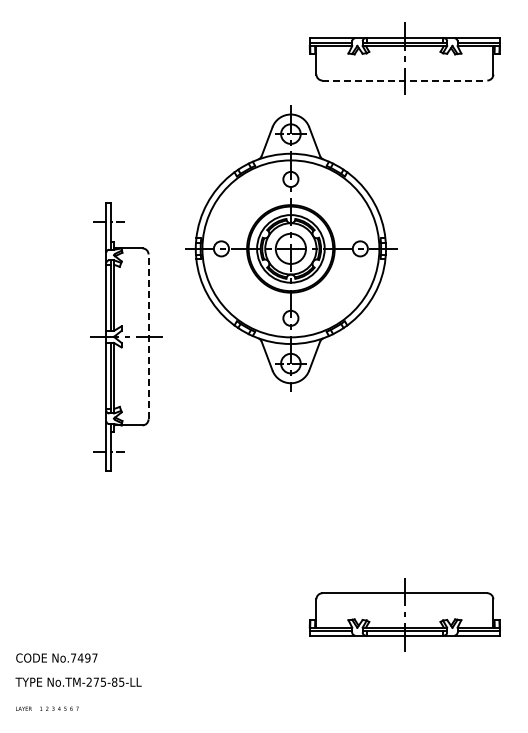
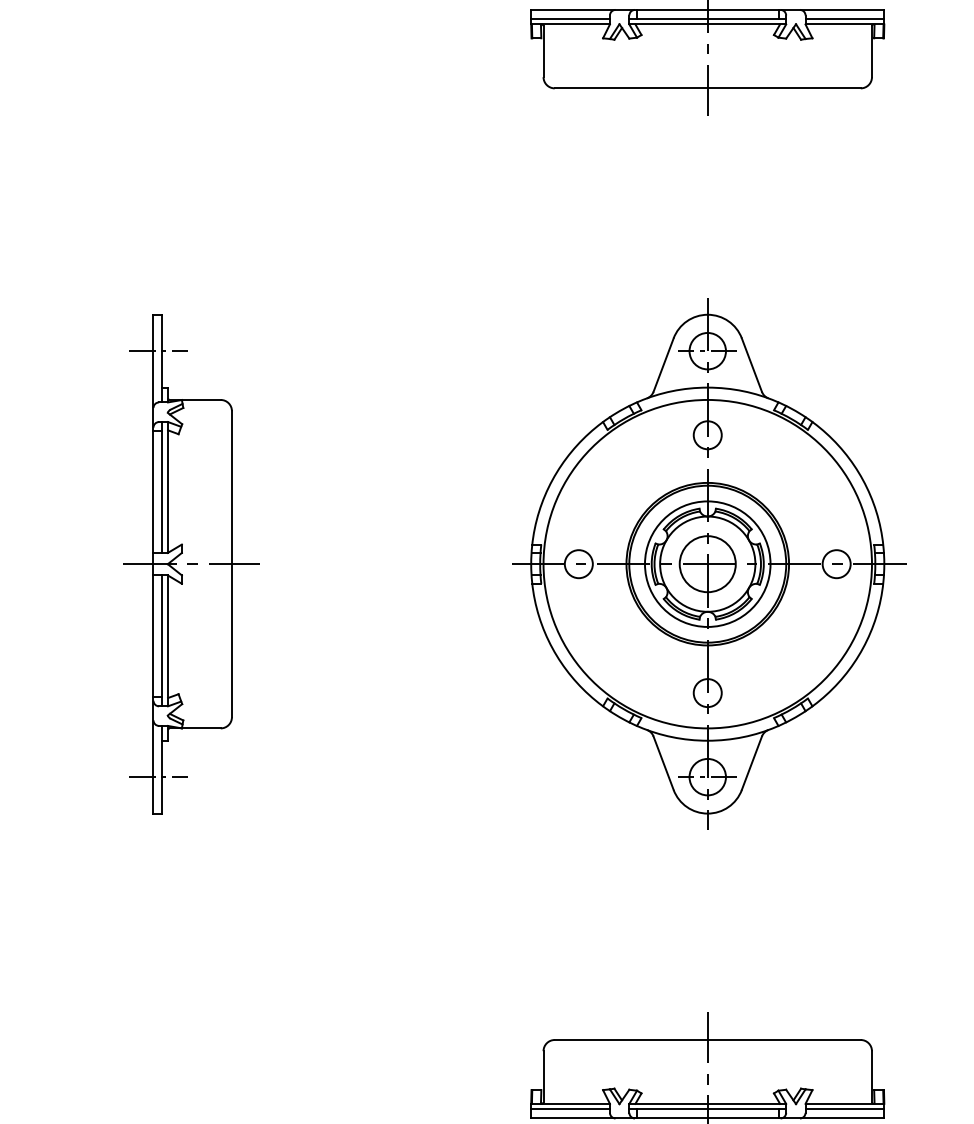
line: (405, 80) -> (708, 88), dashed -> solid
part: (291, 248) -> (708, 563), moved
line: (148, 336) -> (231, 563), dashed -> solid

